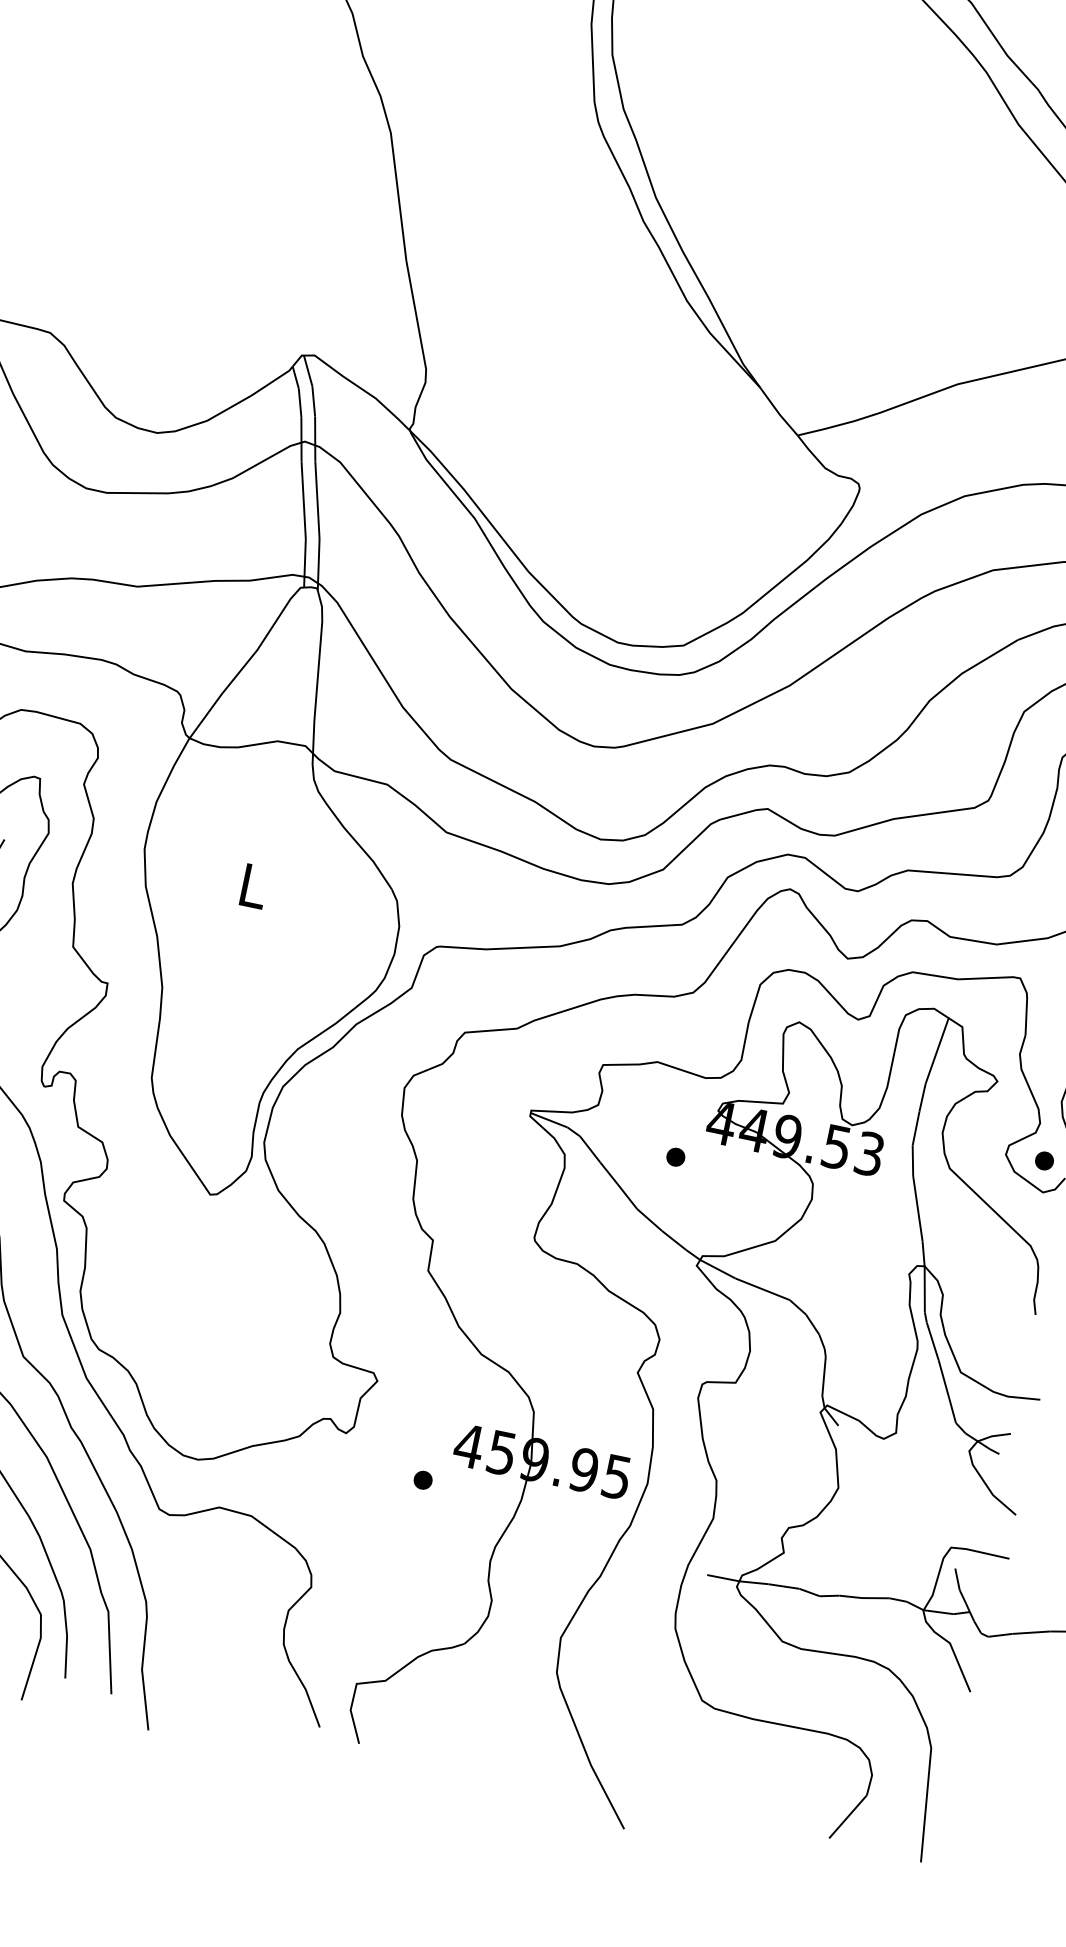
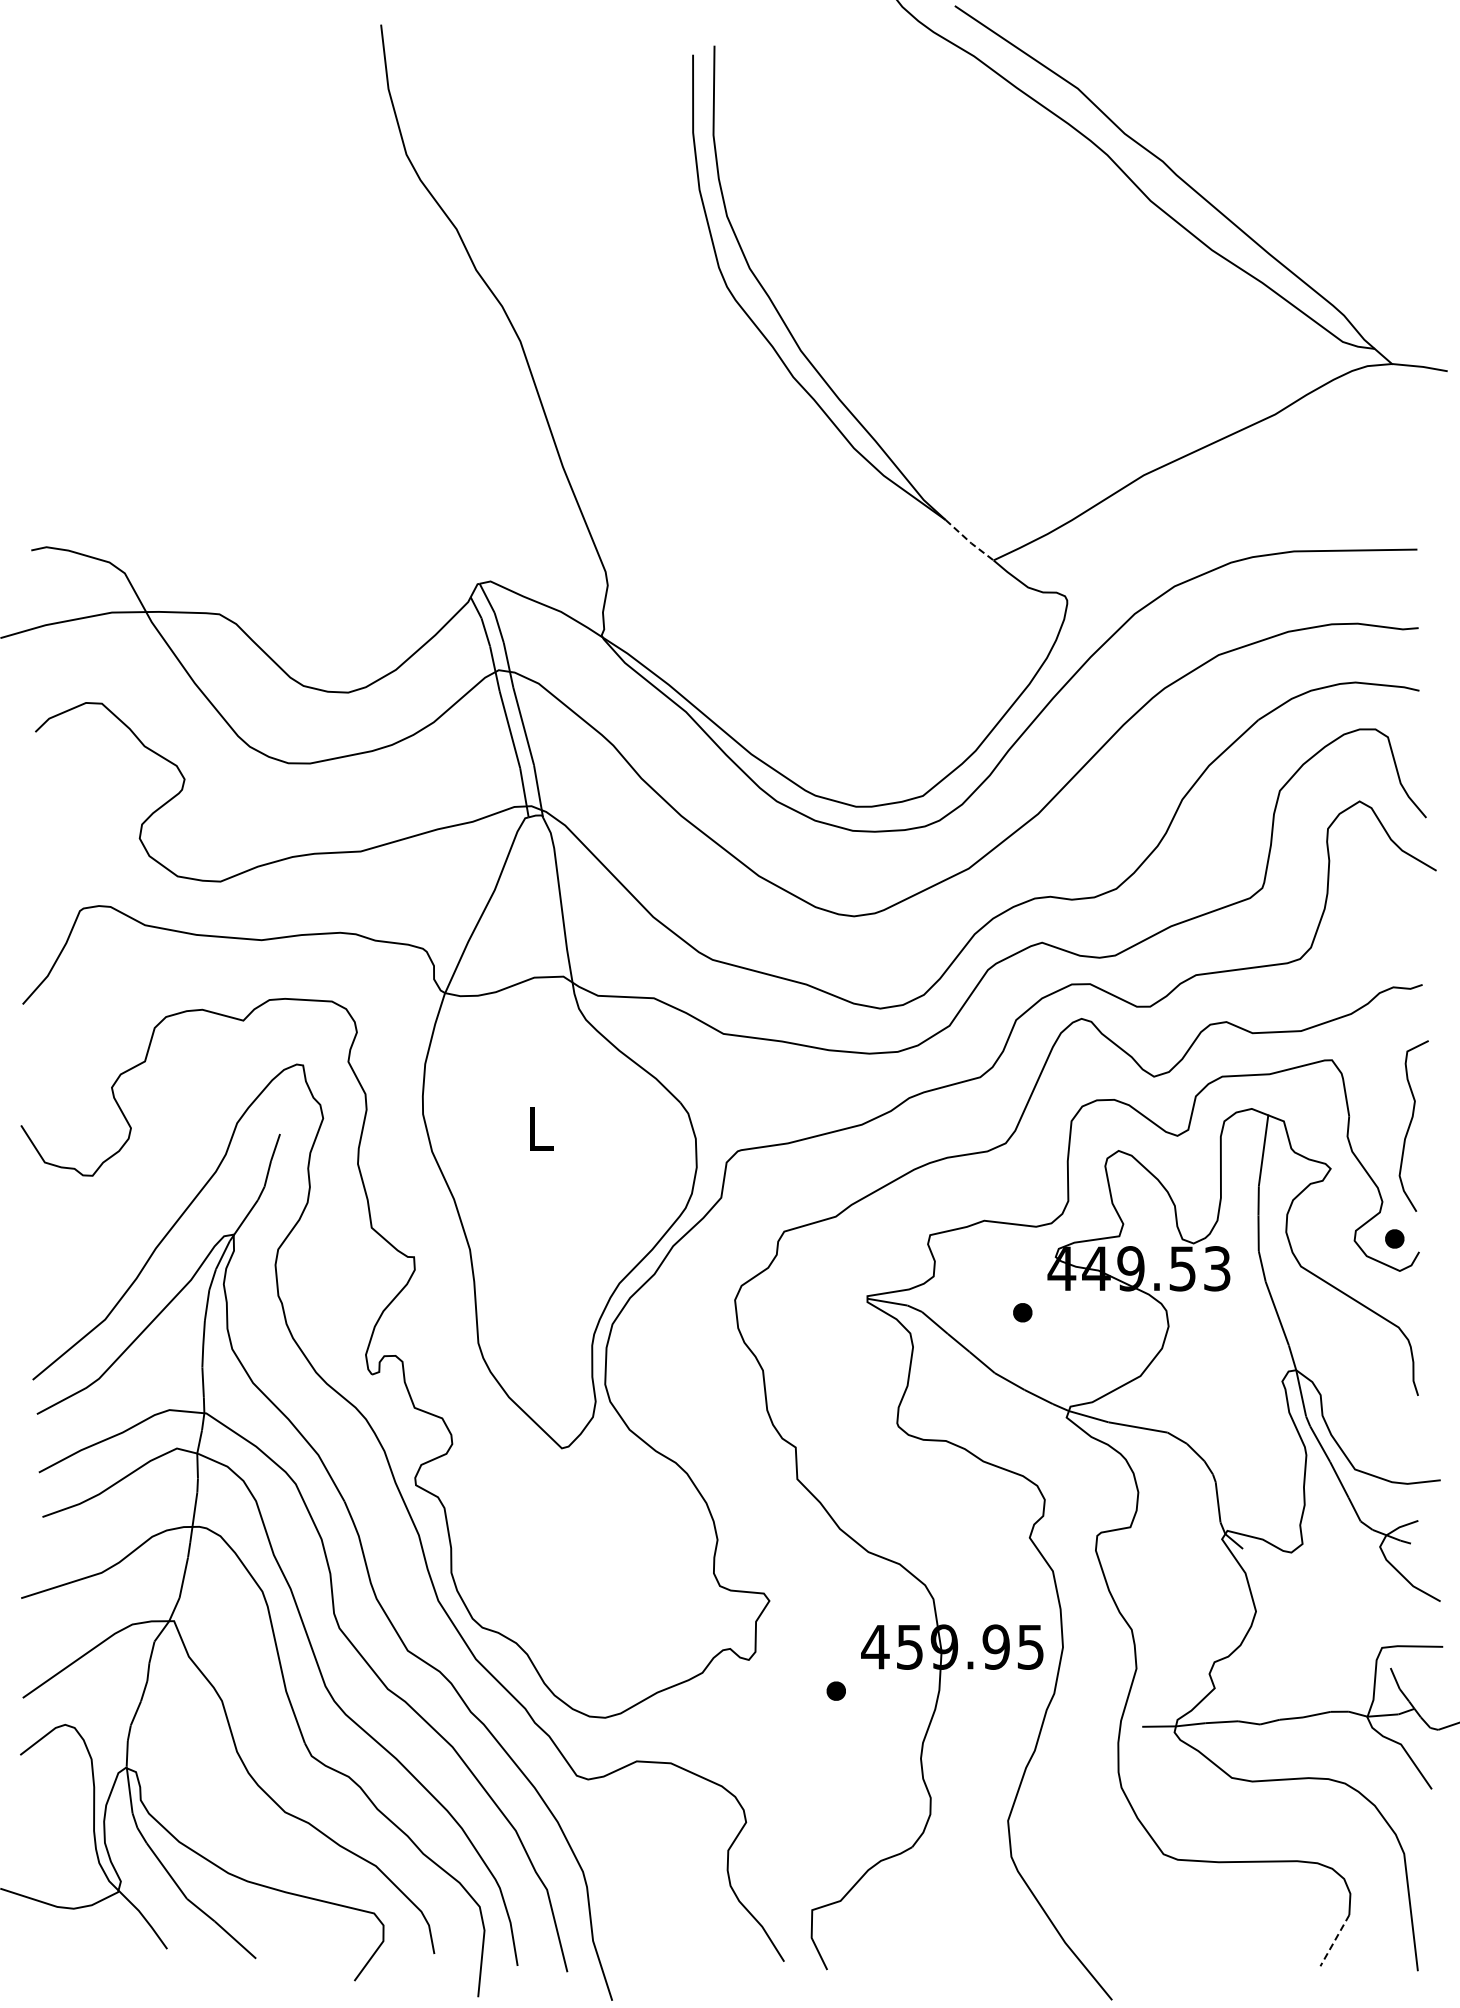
line: (778, 412) -> (969, 541), solid -> dashed
line: (847, 1817) -> (1334, 1941), solid -> dashed

